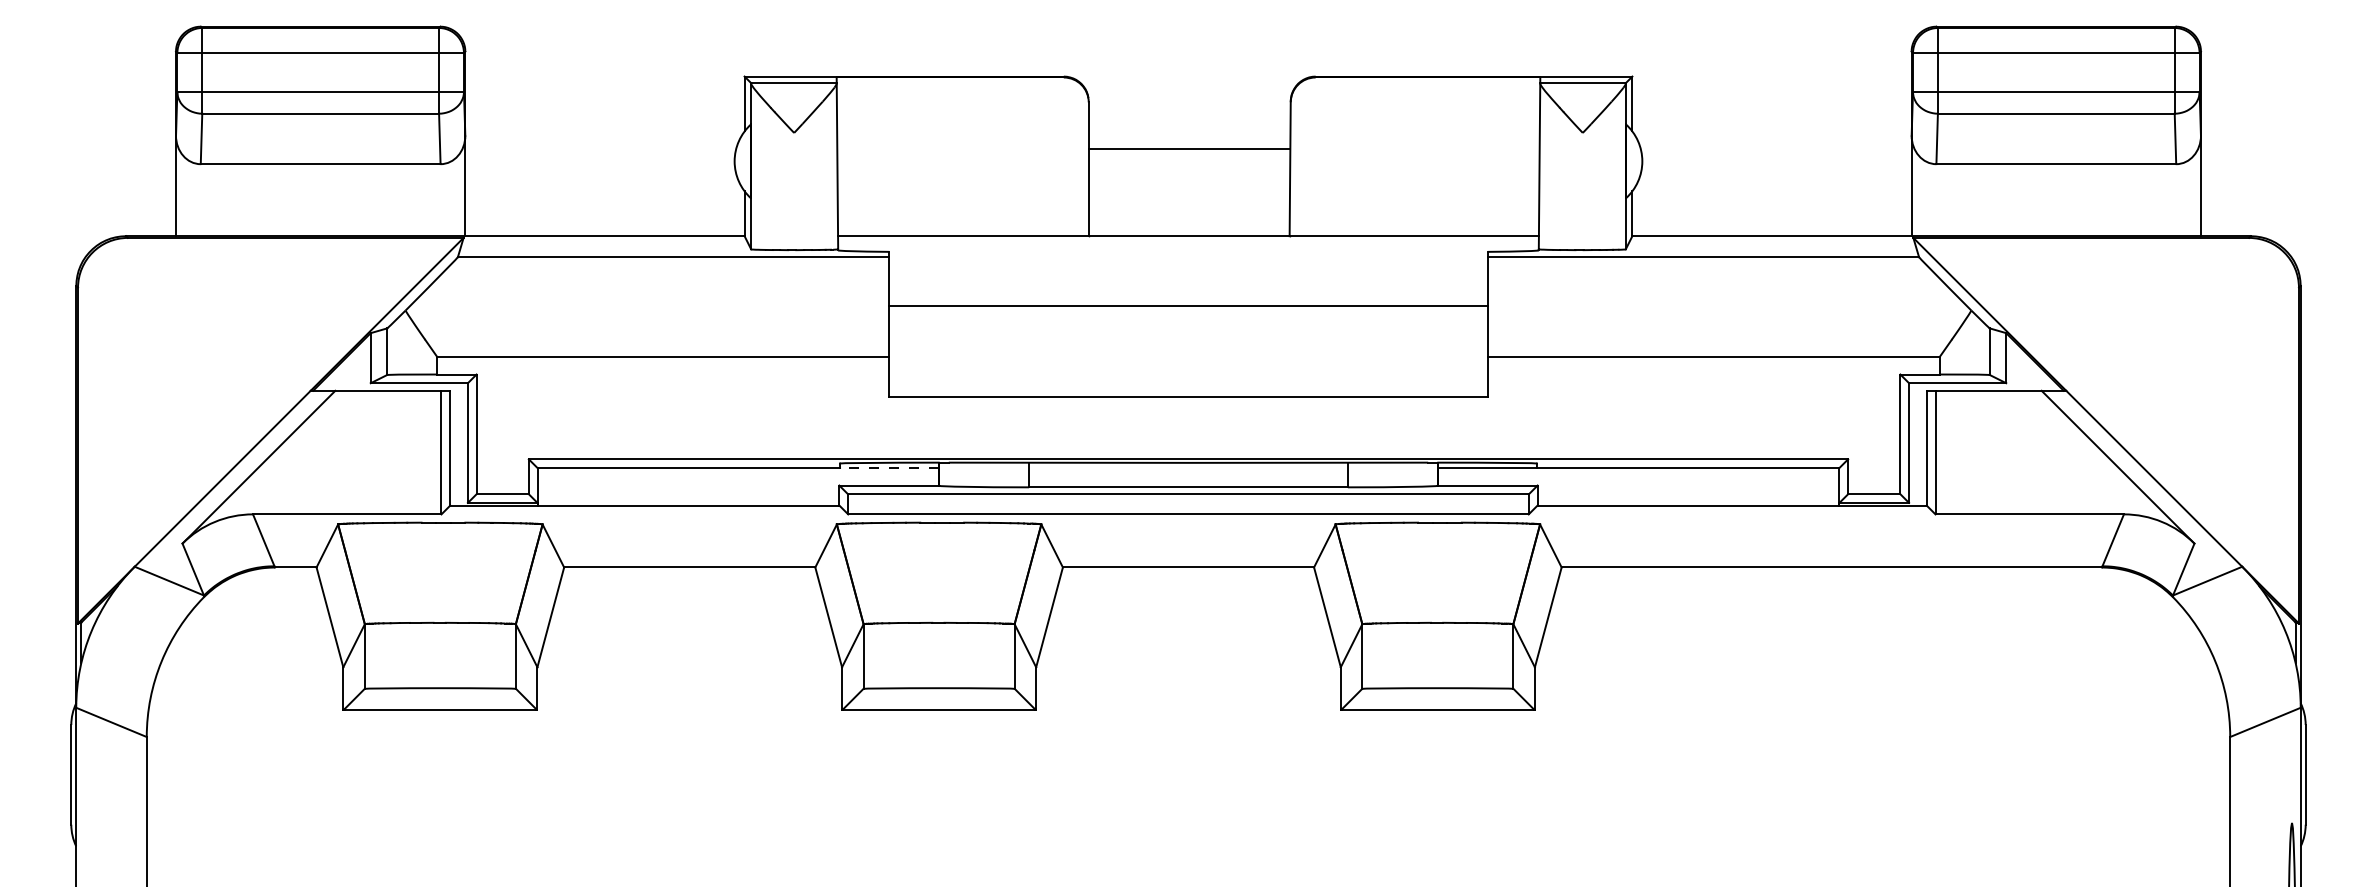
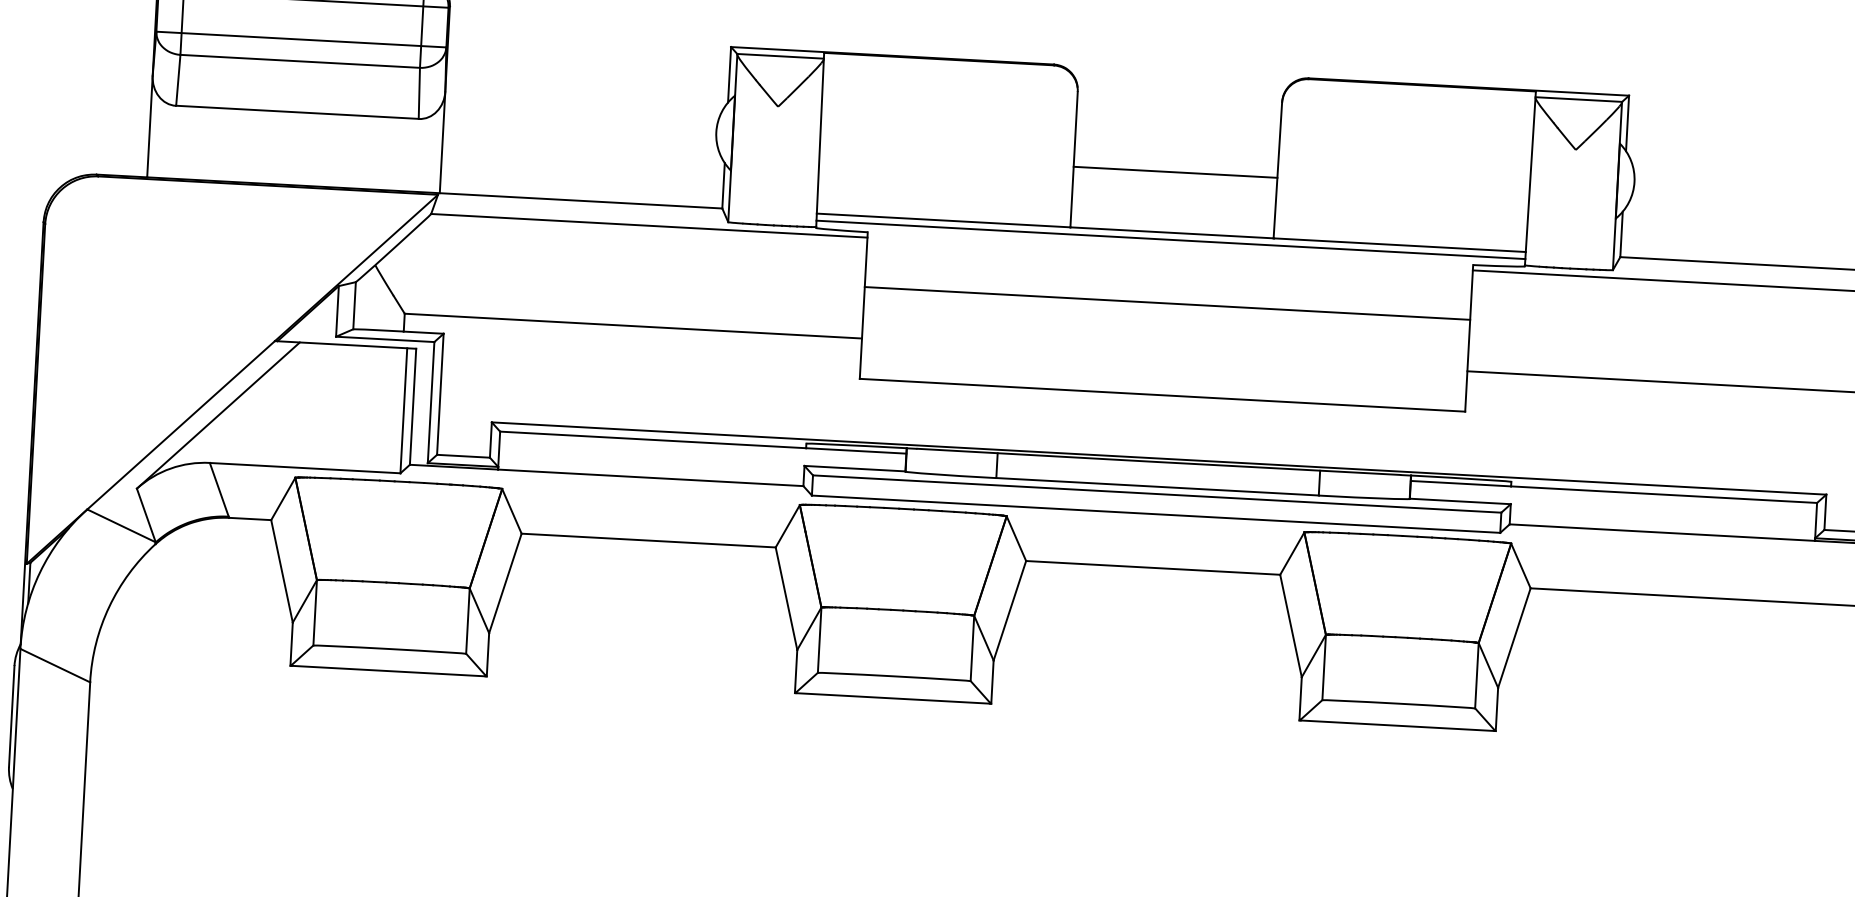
line: (1189, 149) -> (1175, 172), moved
line: (1188, 243) -> (1170, 240), added
line: (889, 468) -> (856, 451), dashed -> solid

